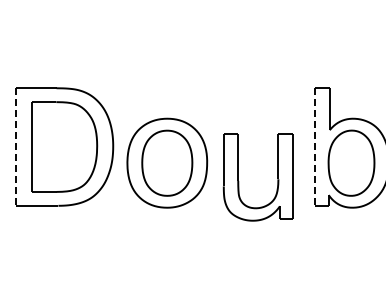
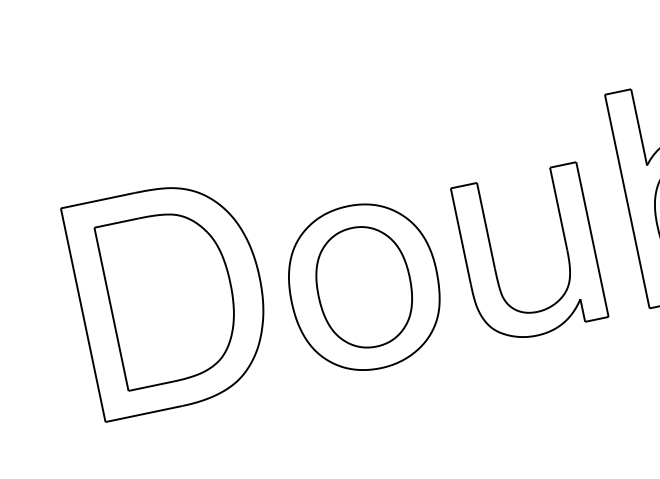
line: (16, 147) -> (84, 315), dashed -> solid
line: (315, 147) -> (627, 202), dashed -> solid
part: (239, 181) -> (497, 269), moved

